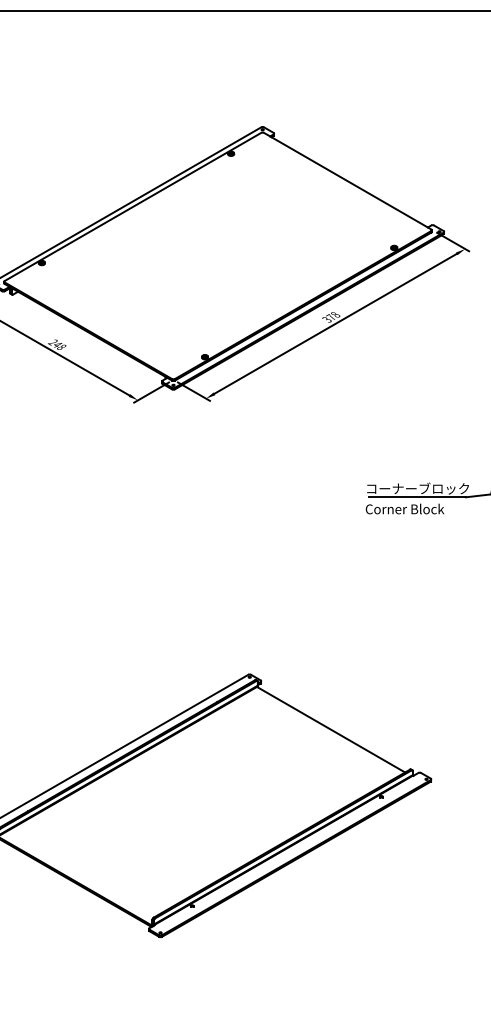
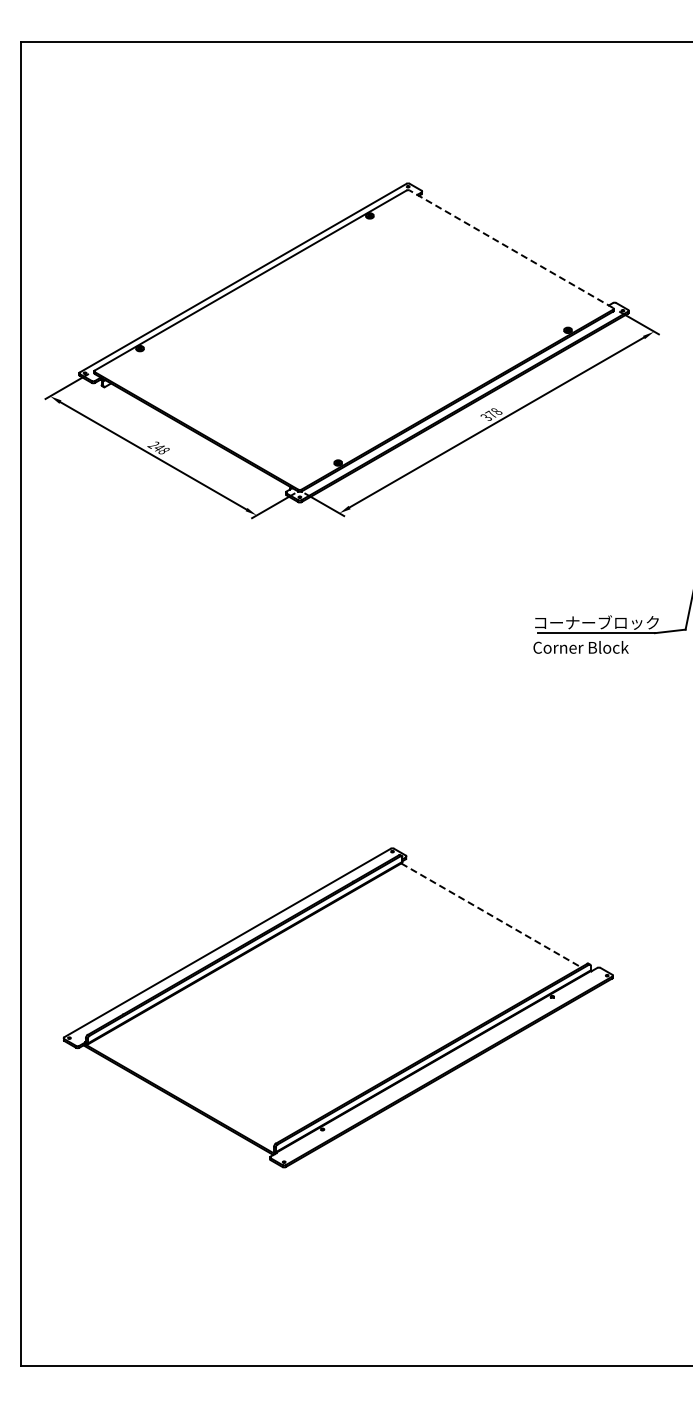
line: (346, 180) -> (510, 248), solid -> dashed
line: (331, 729) -> (491, 915), solid -> dashed

